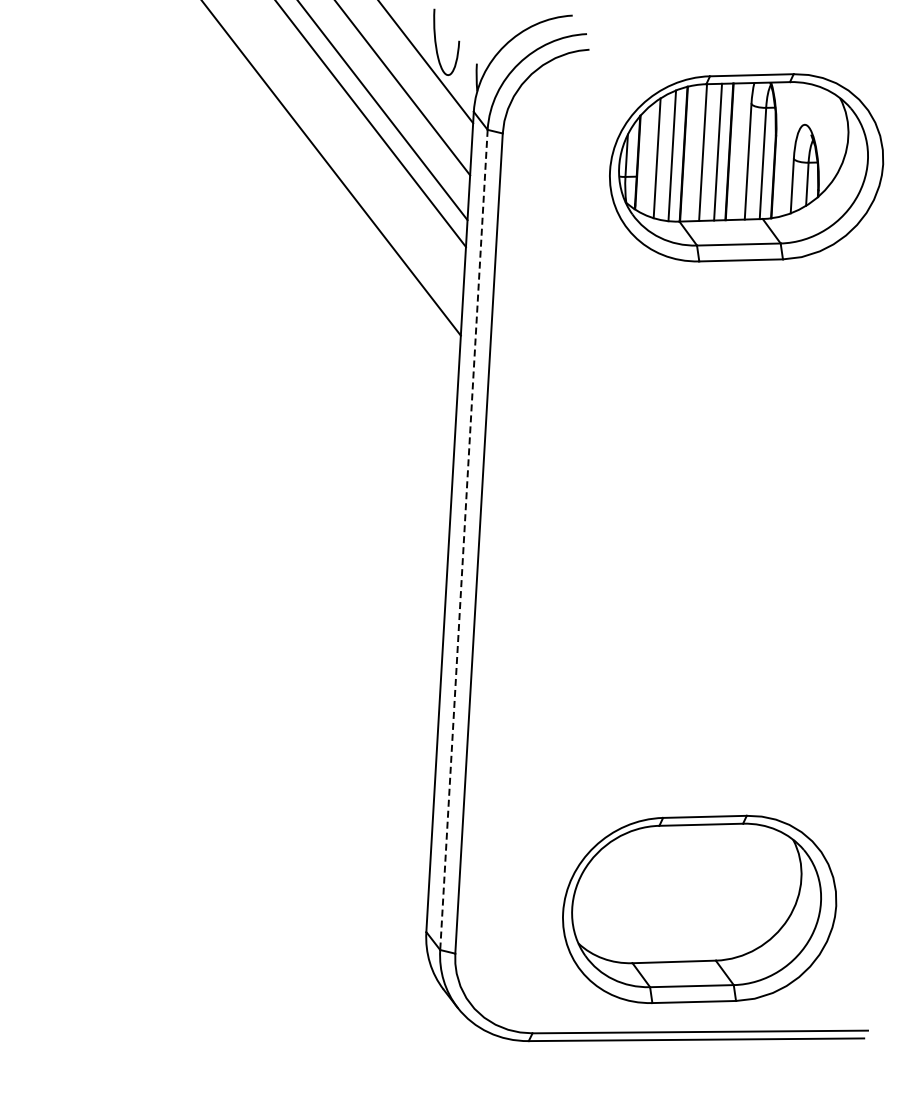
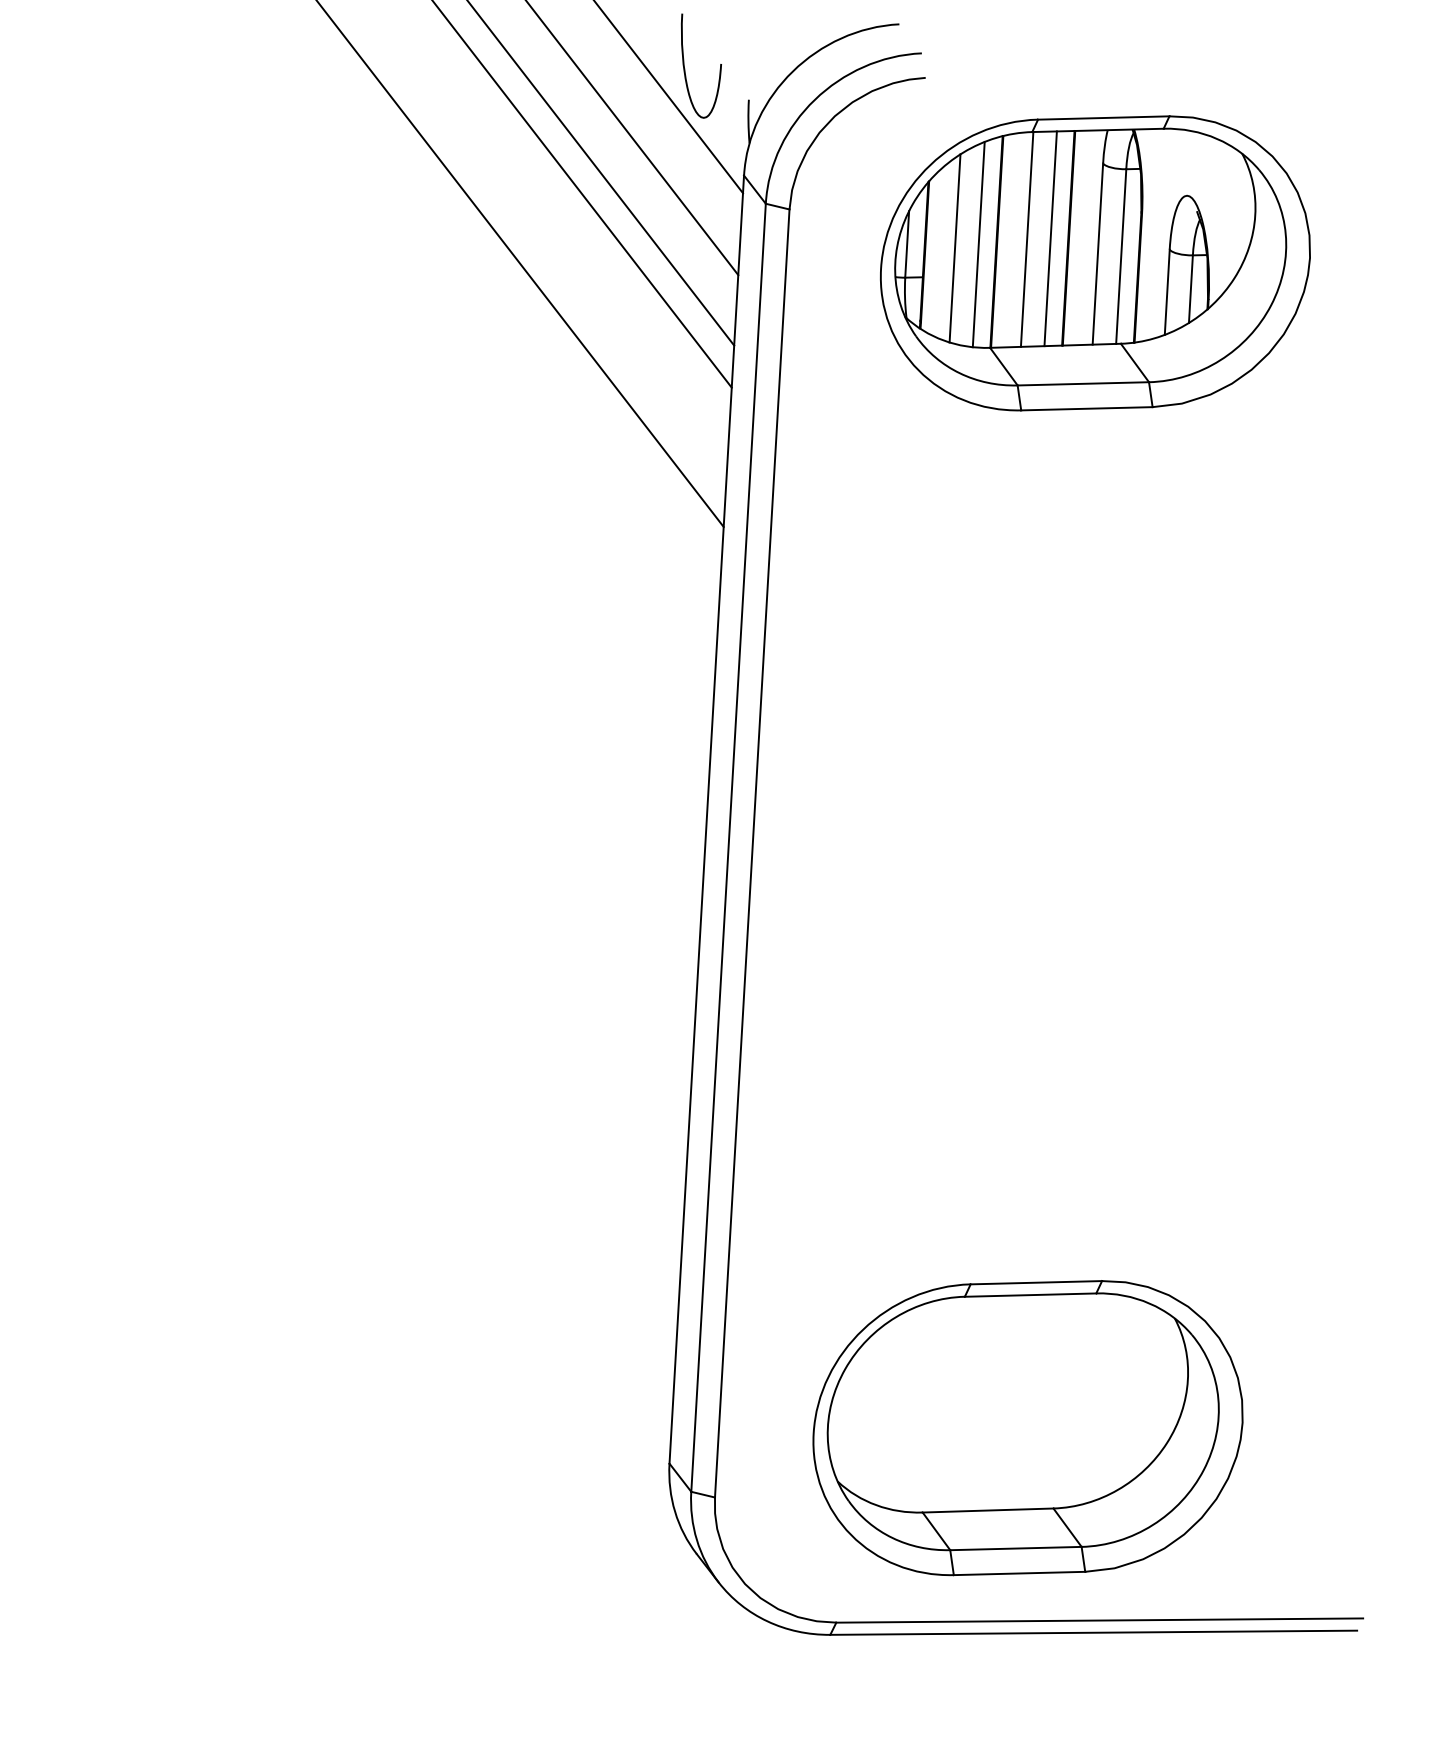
part: (746, 167) -> (1095, 262), moved
line: (463, 539) -> (727, 847), dashed -> solid
part: (699, 908) -> (1027, 1426), moved

